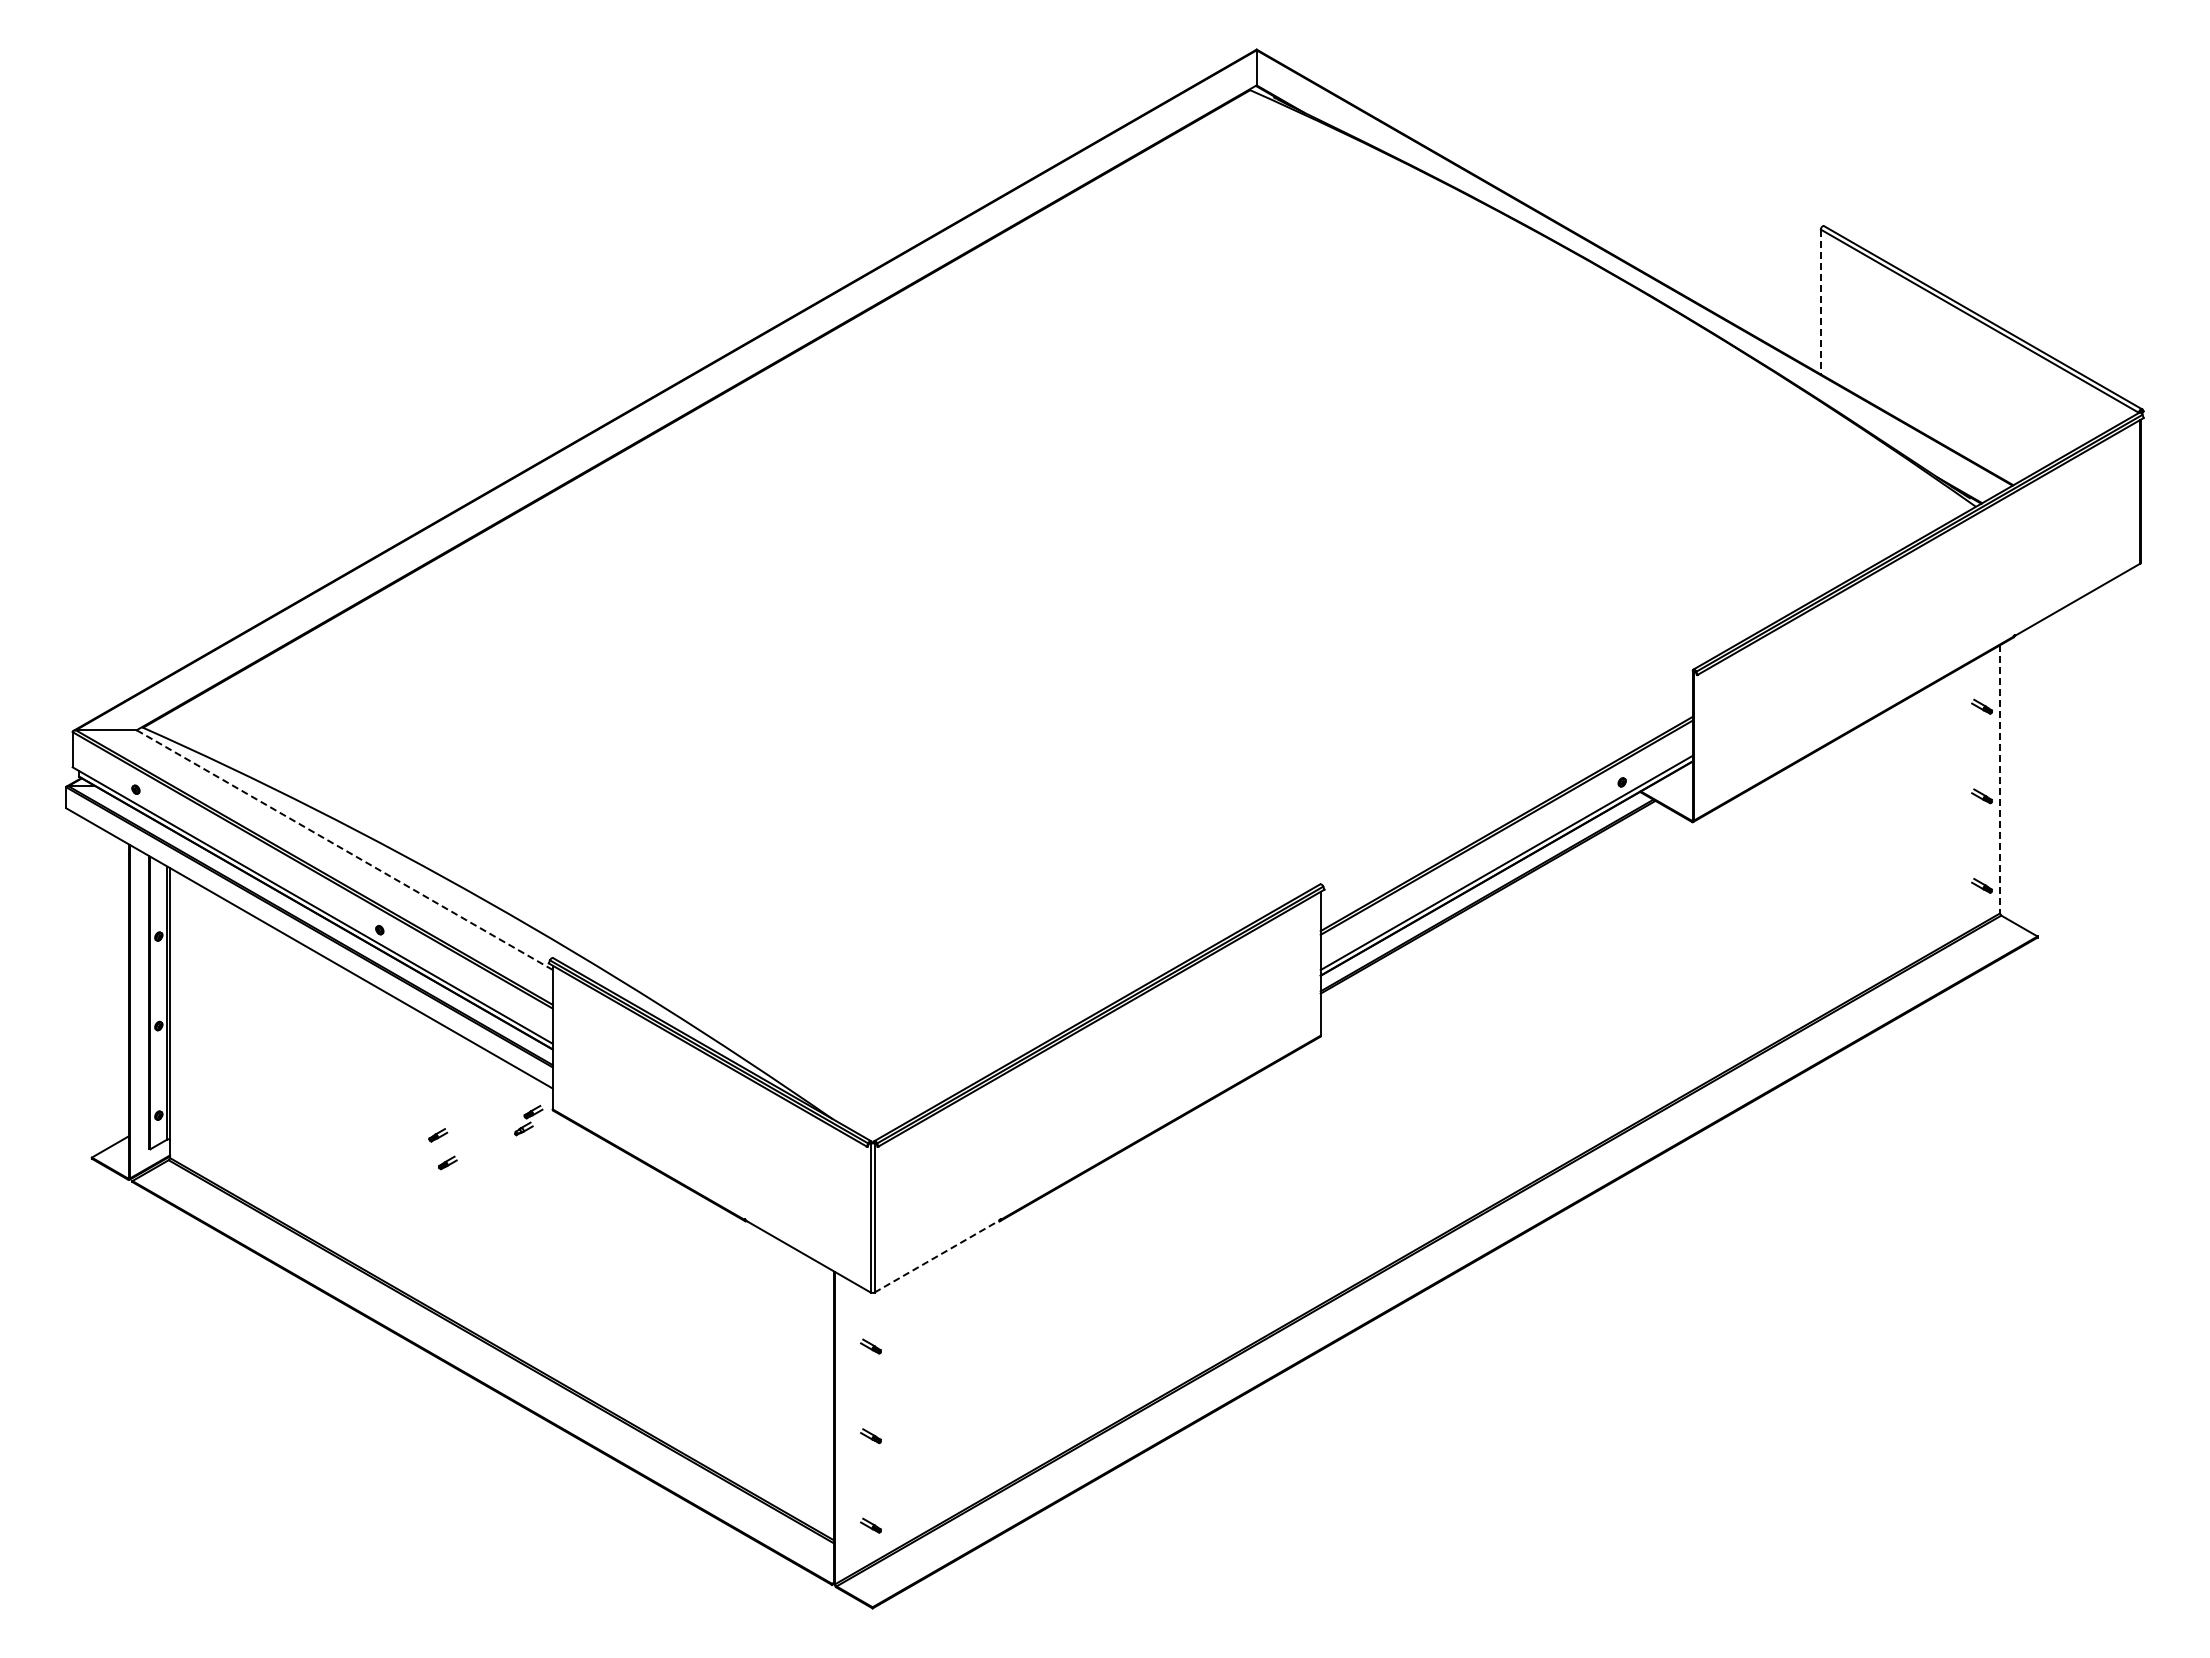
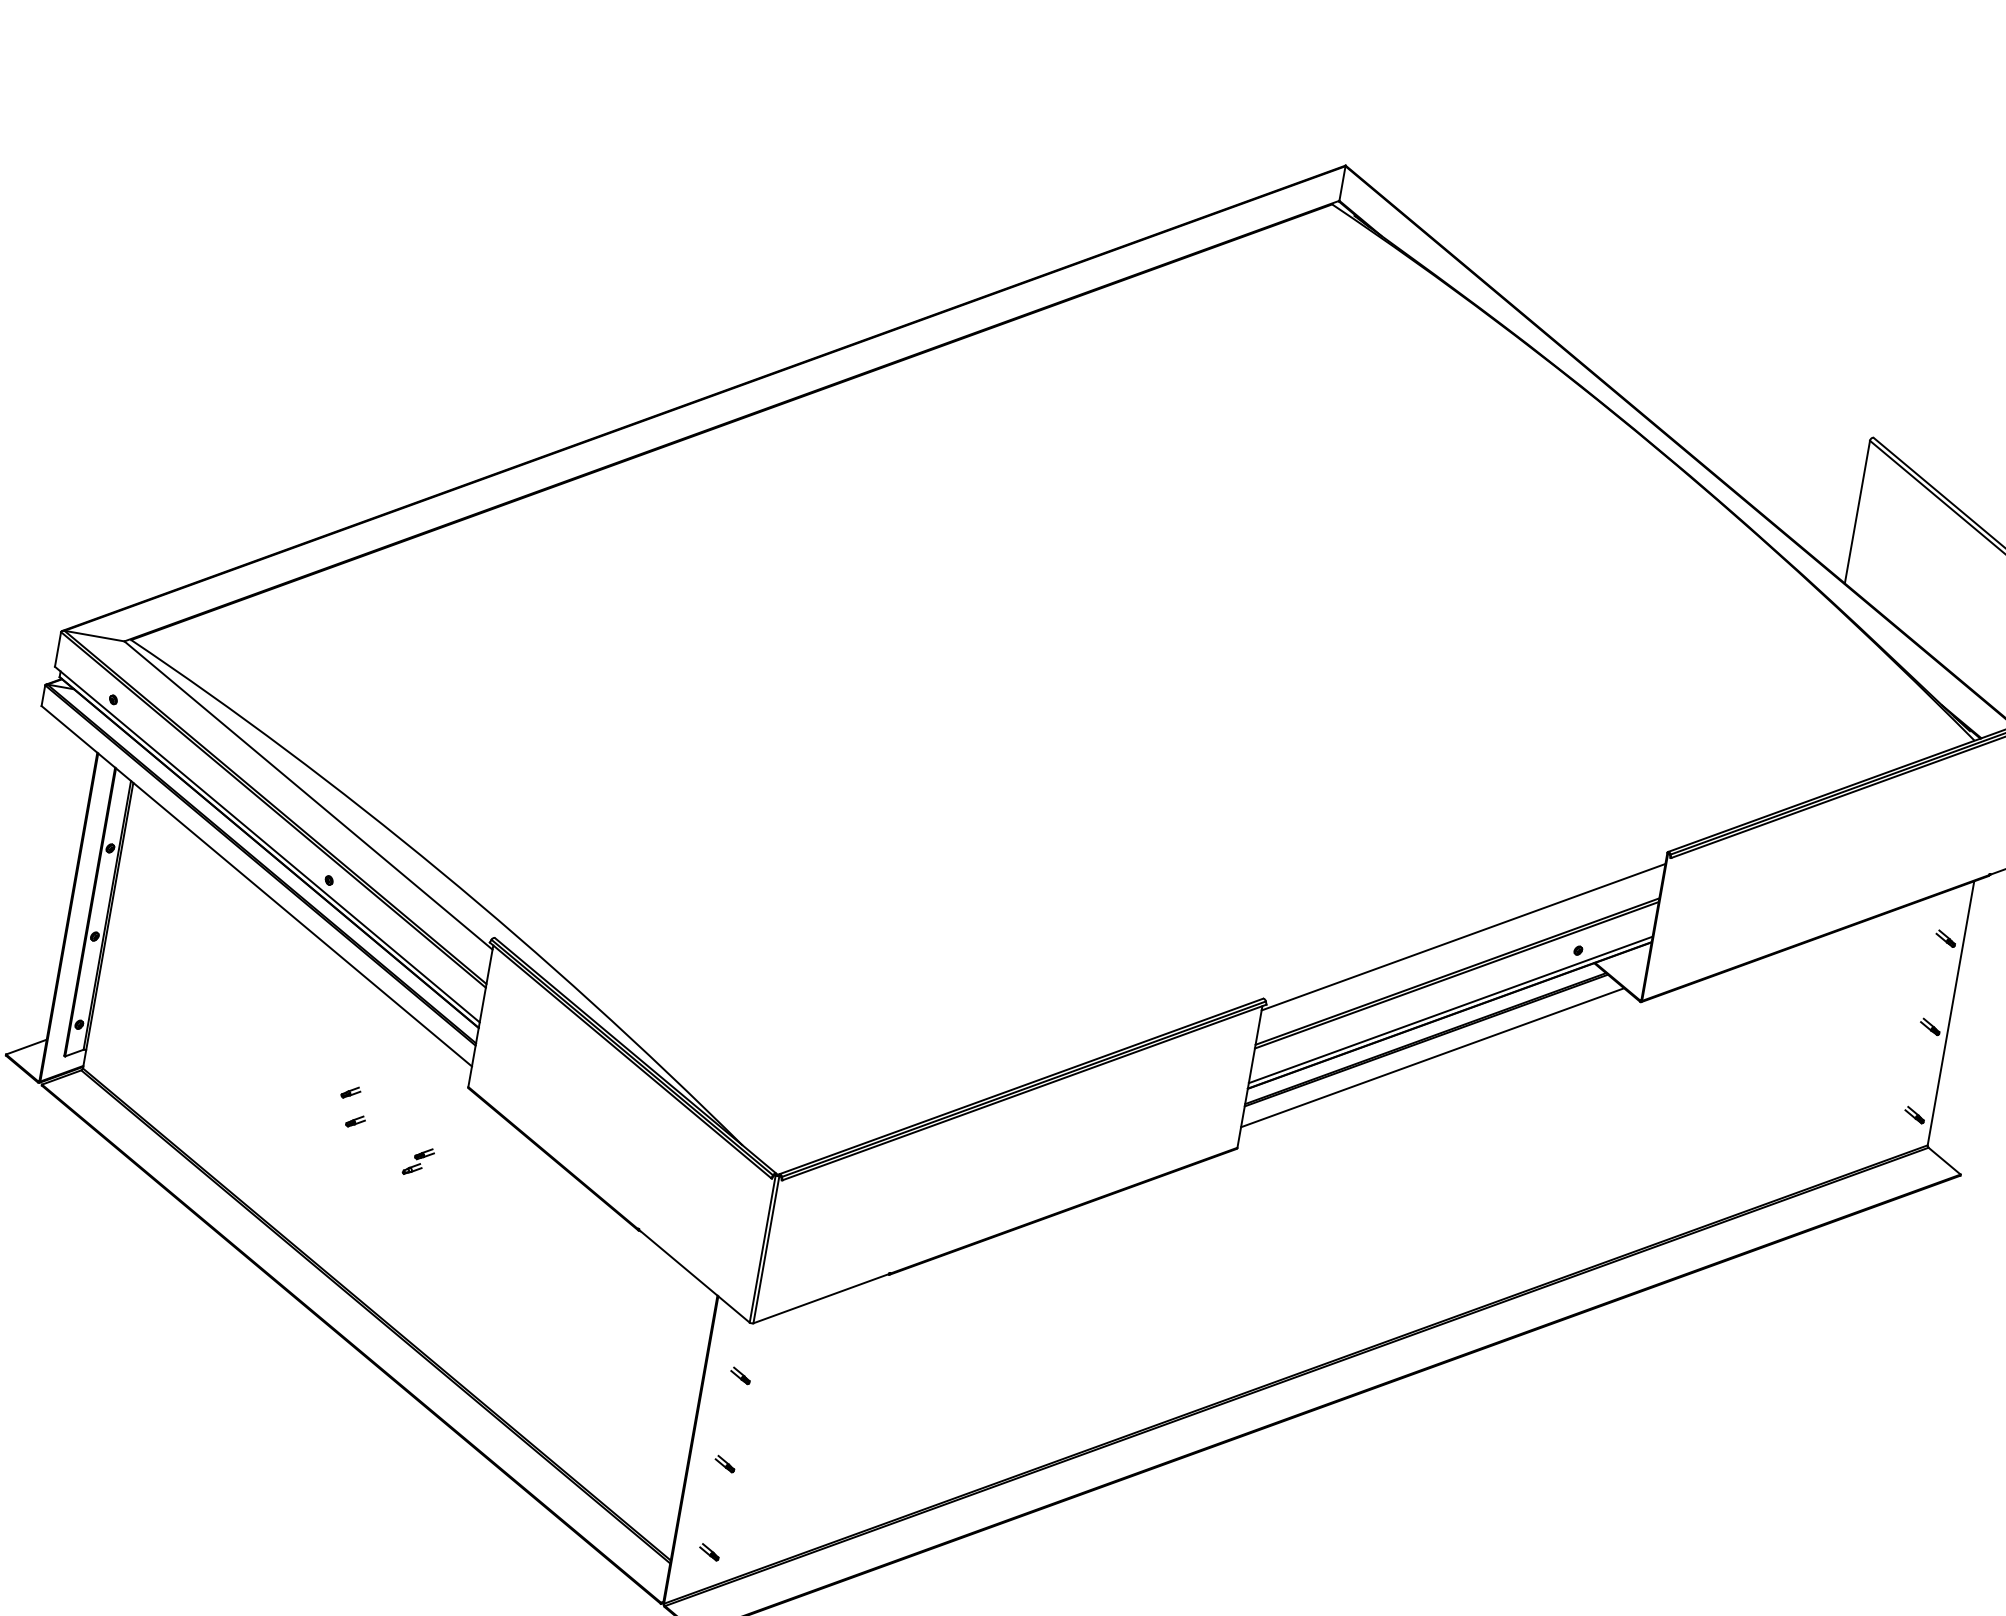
line: (1820, 302) -> (1856, 512), dashed -> solid
line: (2000, 779) -> (1951, 1013), dashed -> solid
line: (1506, 788) -> (1463, 936), added
line: (344, 849) -> (308, 794), dashed -> solid
line: (1496, 912) -> (1431, 1057), added
part: (528, 1120) -> (418, 1161), moved
line: (937, 1256) -> (821, 1298), dashed -> solid

